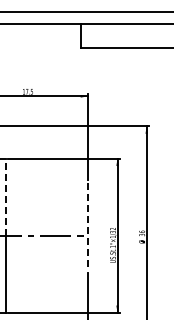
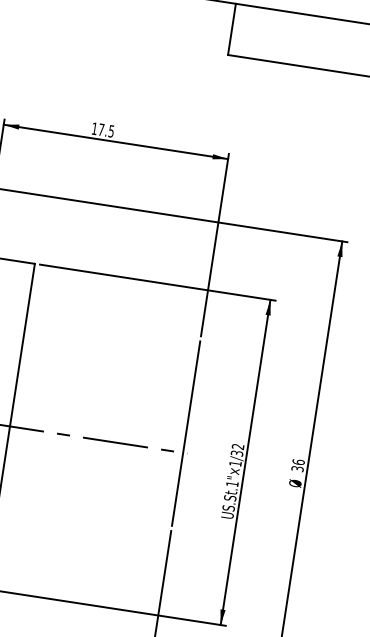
line: (5, 197) -> (21, 345), dashed -> solid
line: (87, 226) -> (185, 433), dashed -> solid

